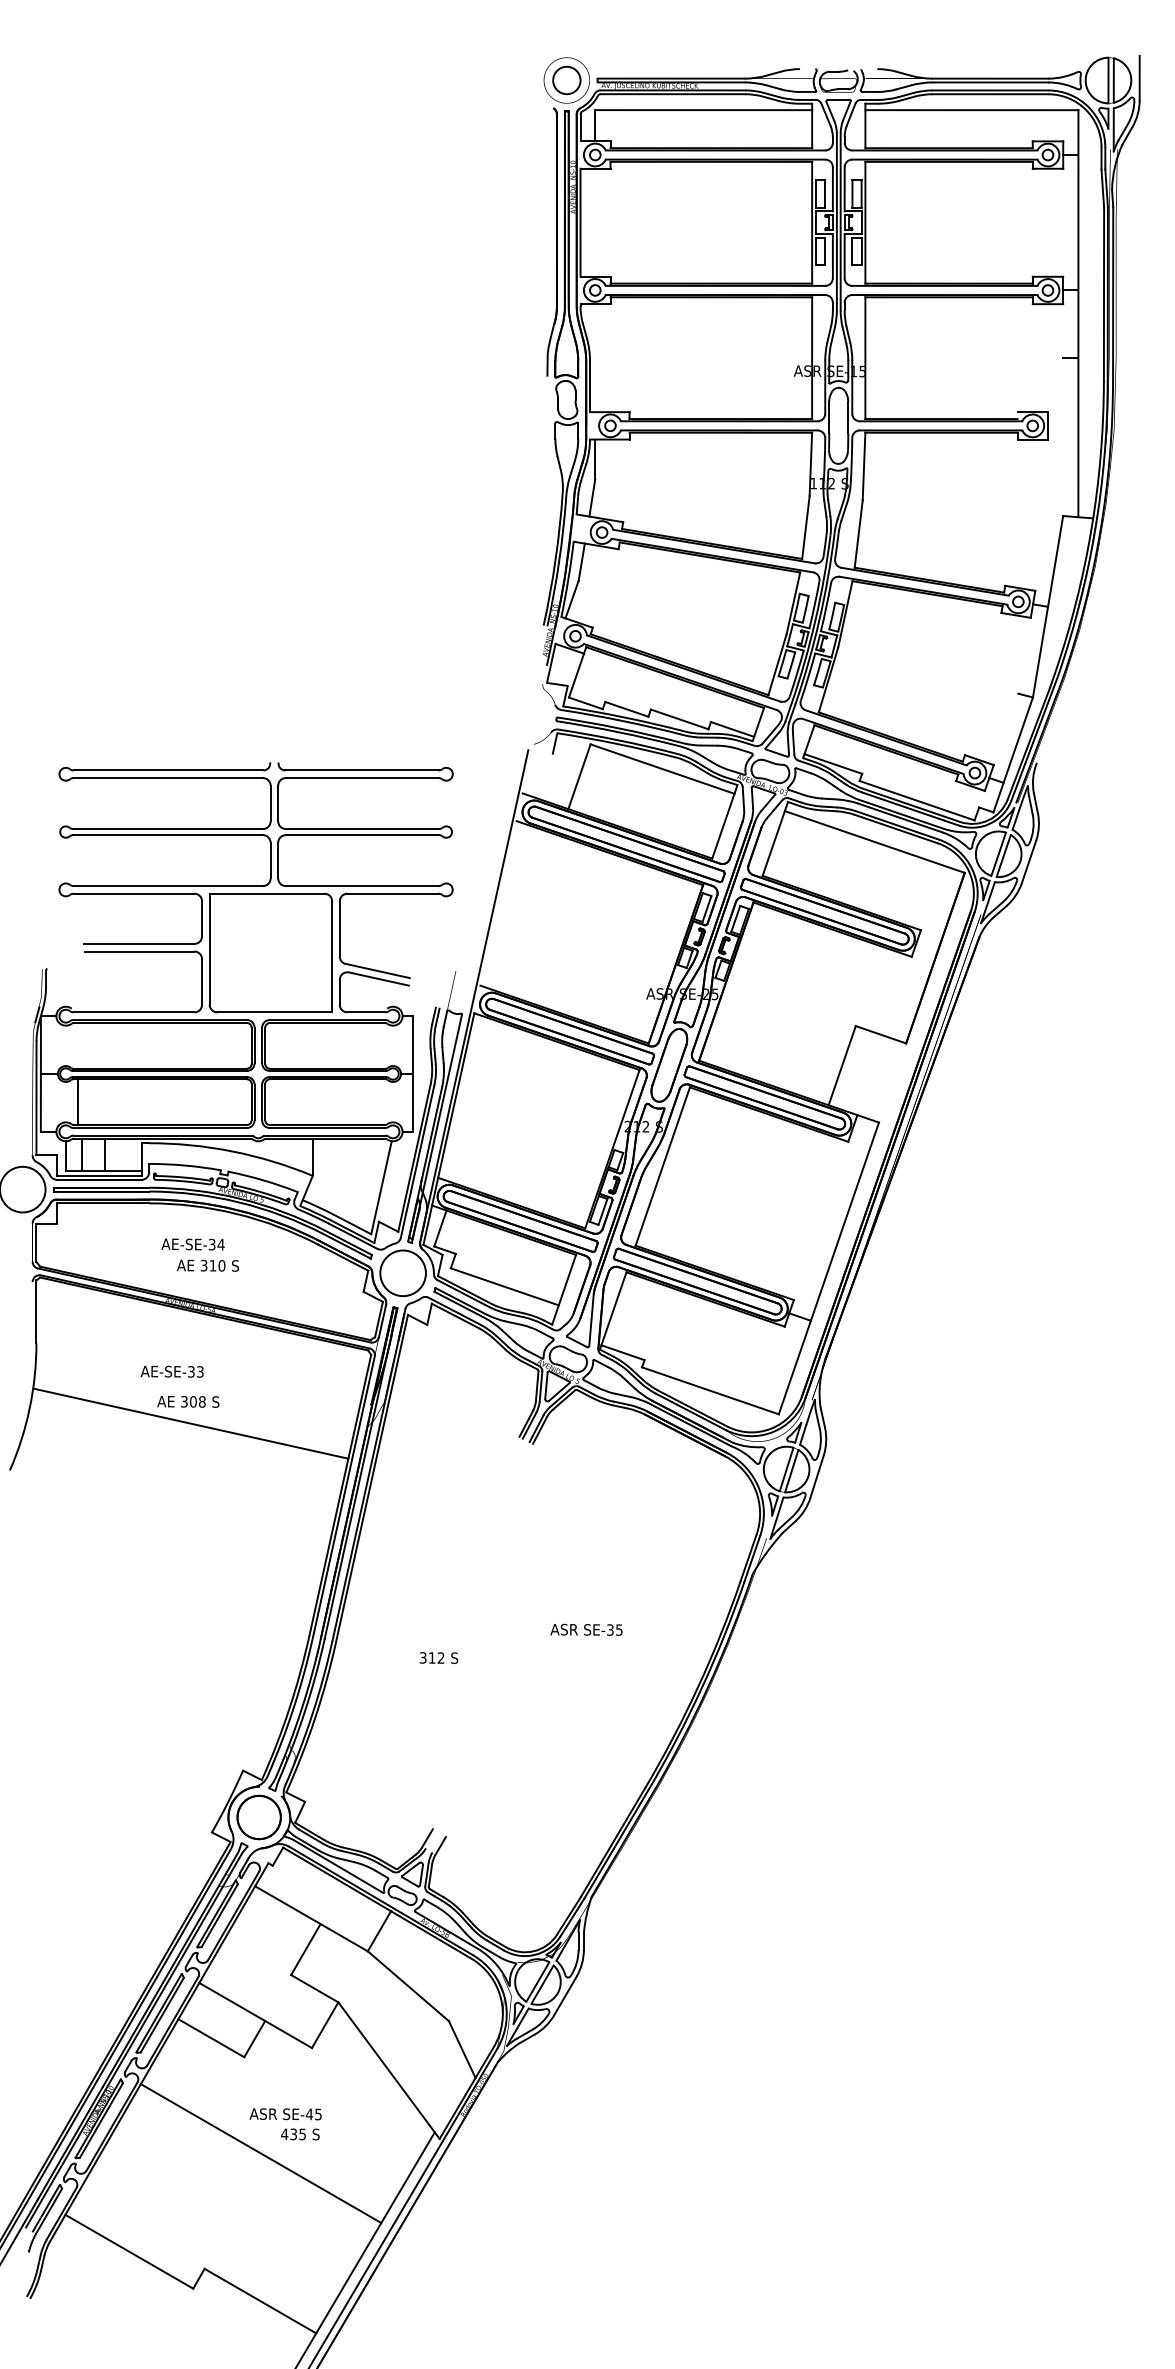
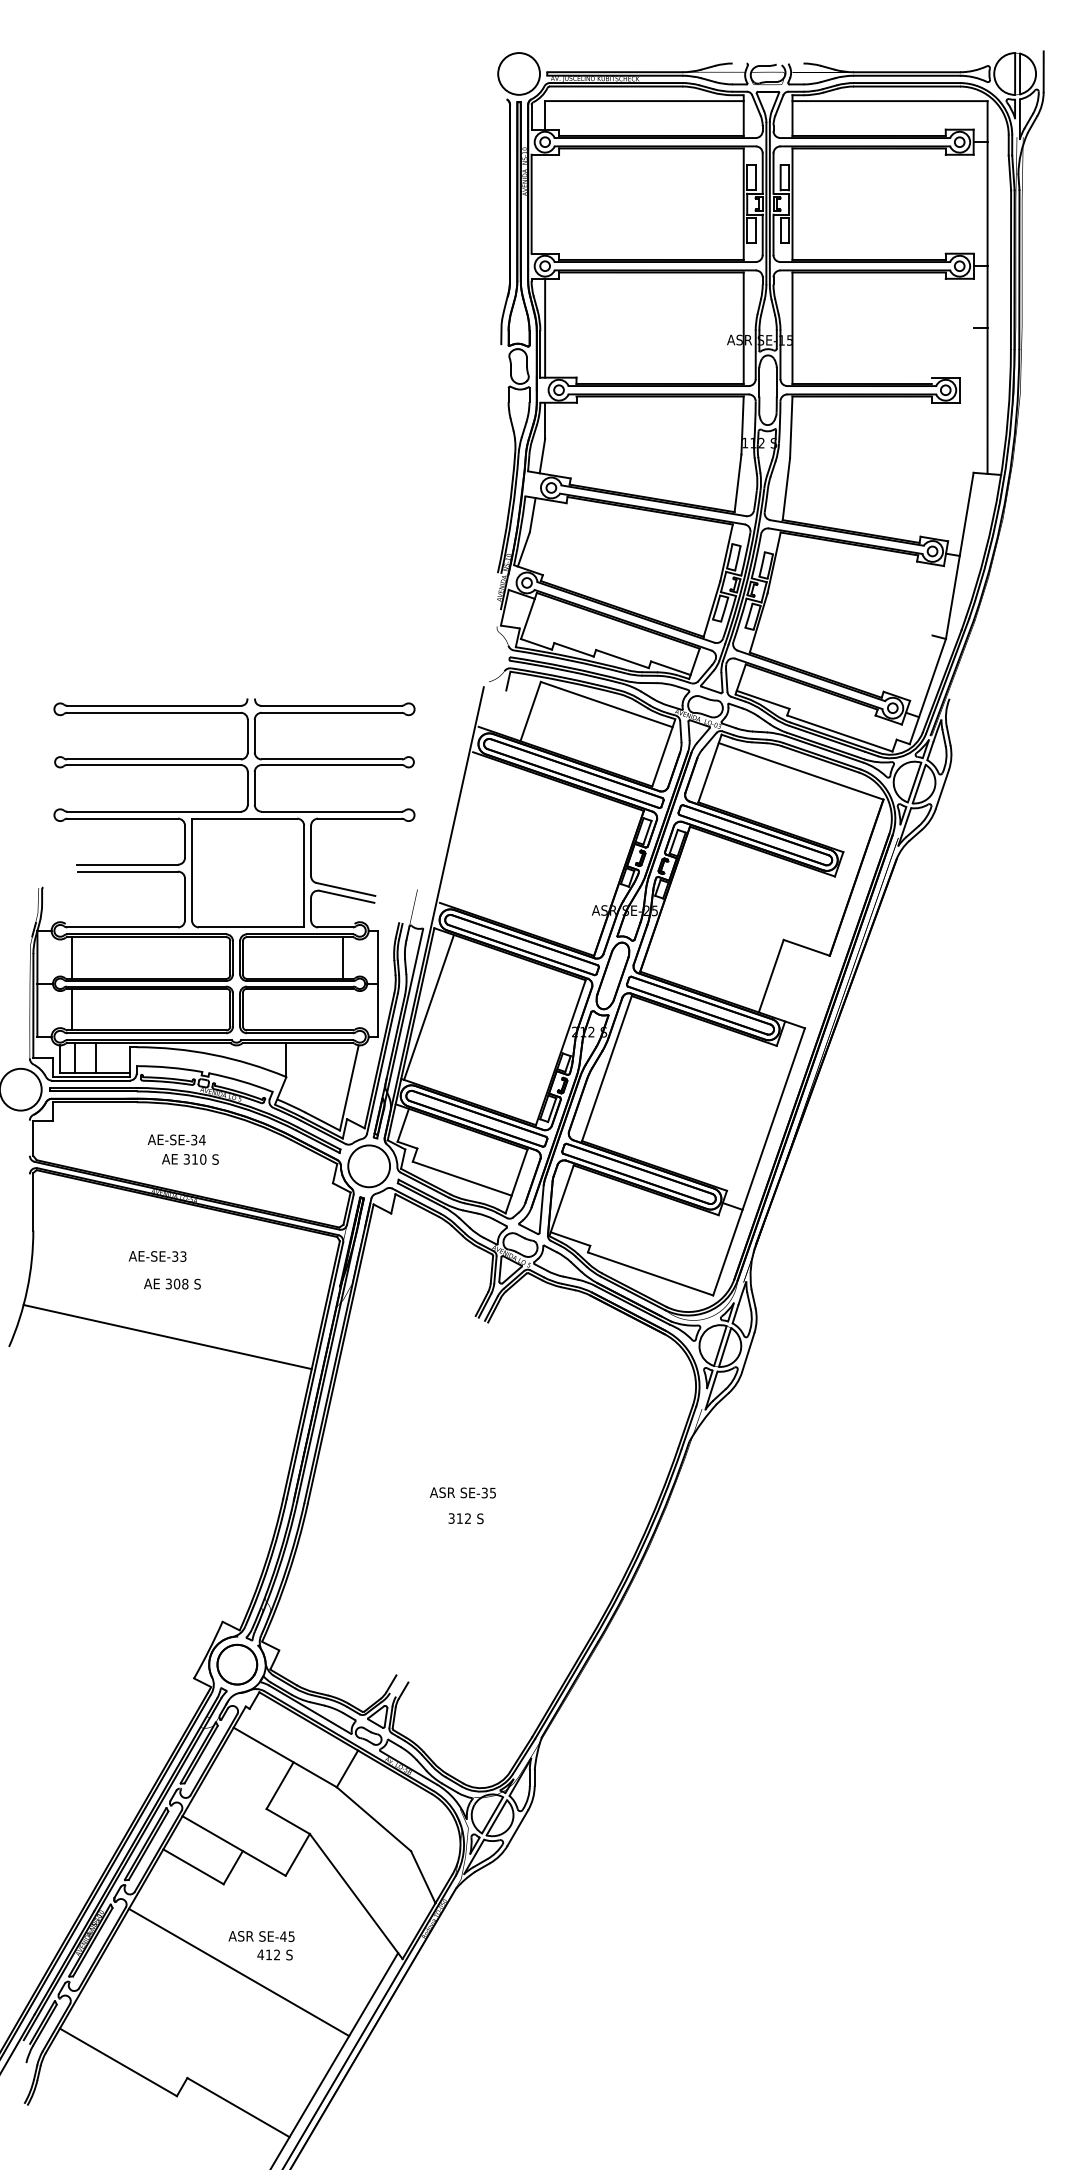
circle: (566, 80) -> (518, 73), size x1.67
line: (595, 358) -> (545, 328), added
line: (78, 1045) -> (71, 957), added
line: (374, 1045) -> (342, 957), added
line: (468, 1099) -> (429, 1007), added
line: (190, 1423) -> (167, 1336), moved
text: (586, 1629) -> (462, 1492), moved
text: (438, 1657) -> (465, 1518), moved
text: (297, 2134) -> (272, 1955), 435 -> 412

